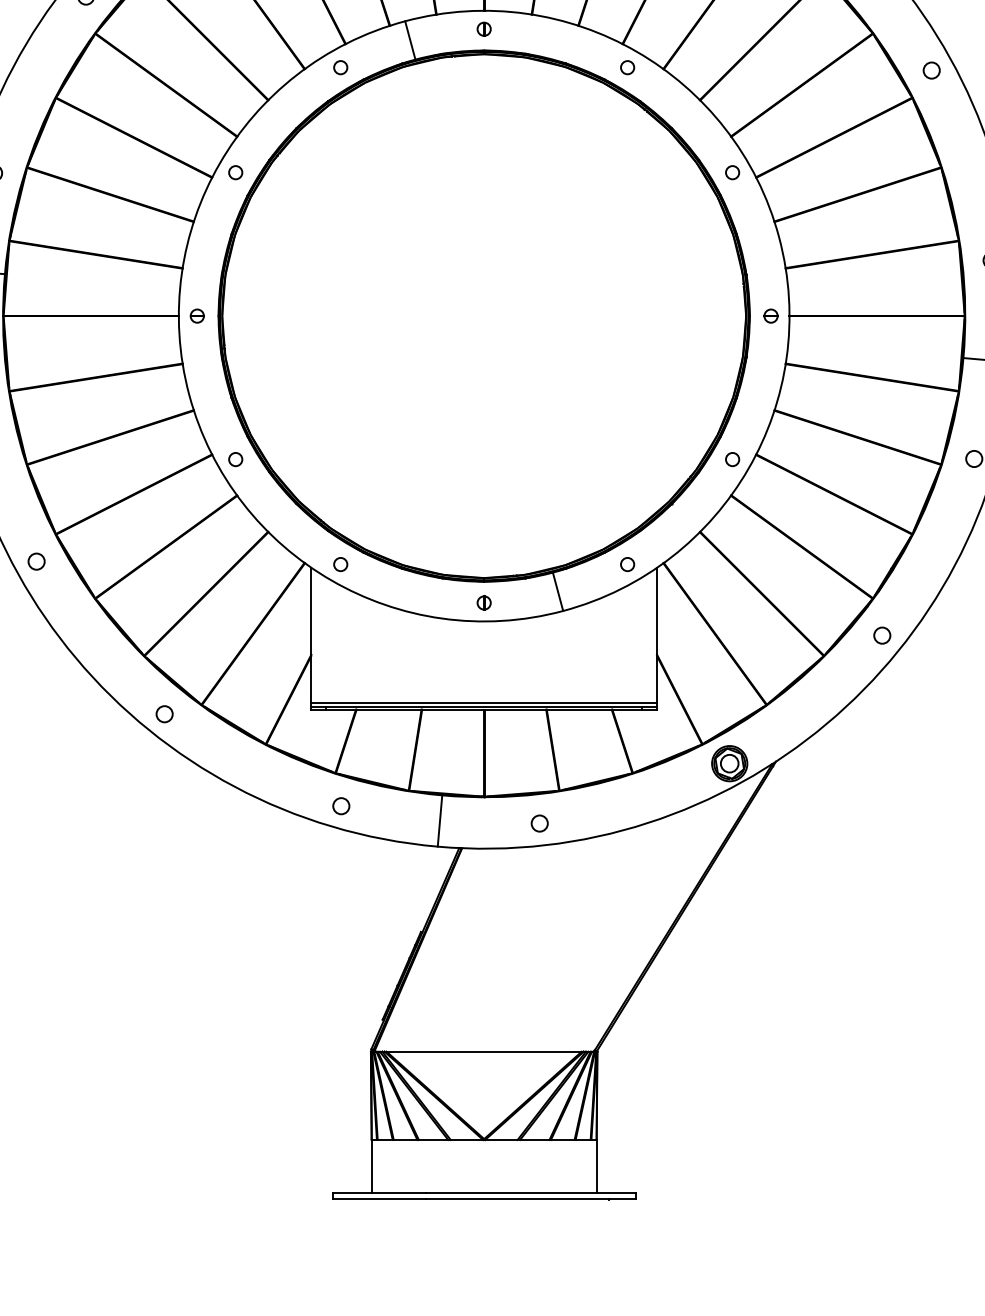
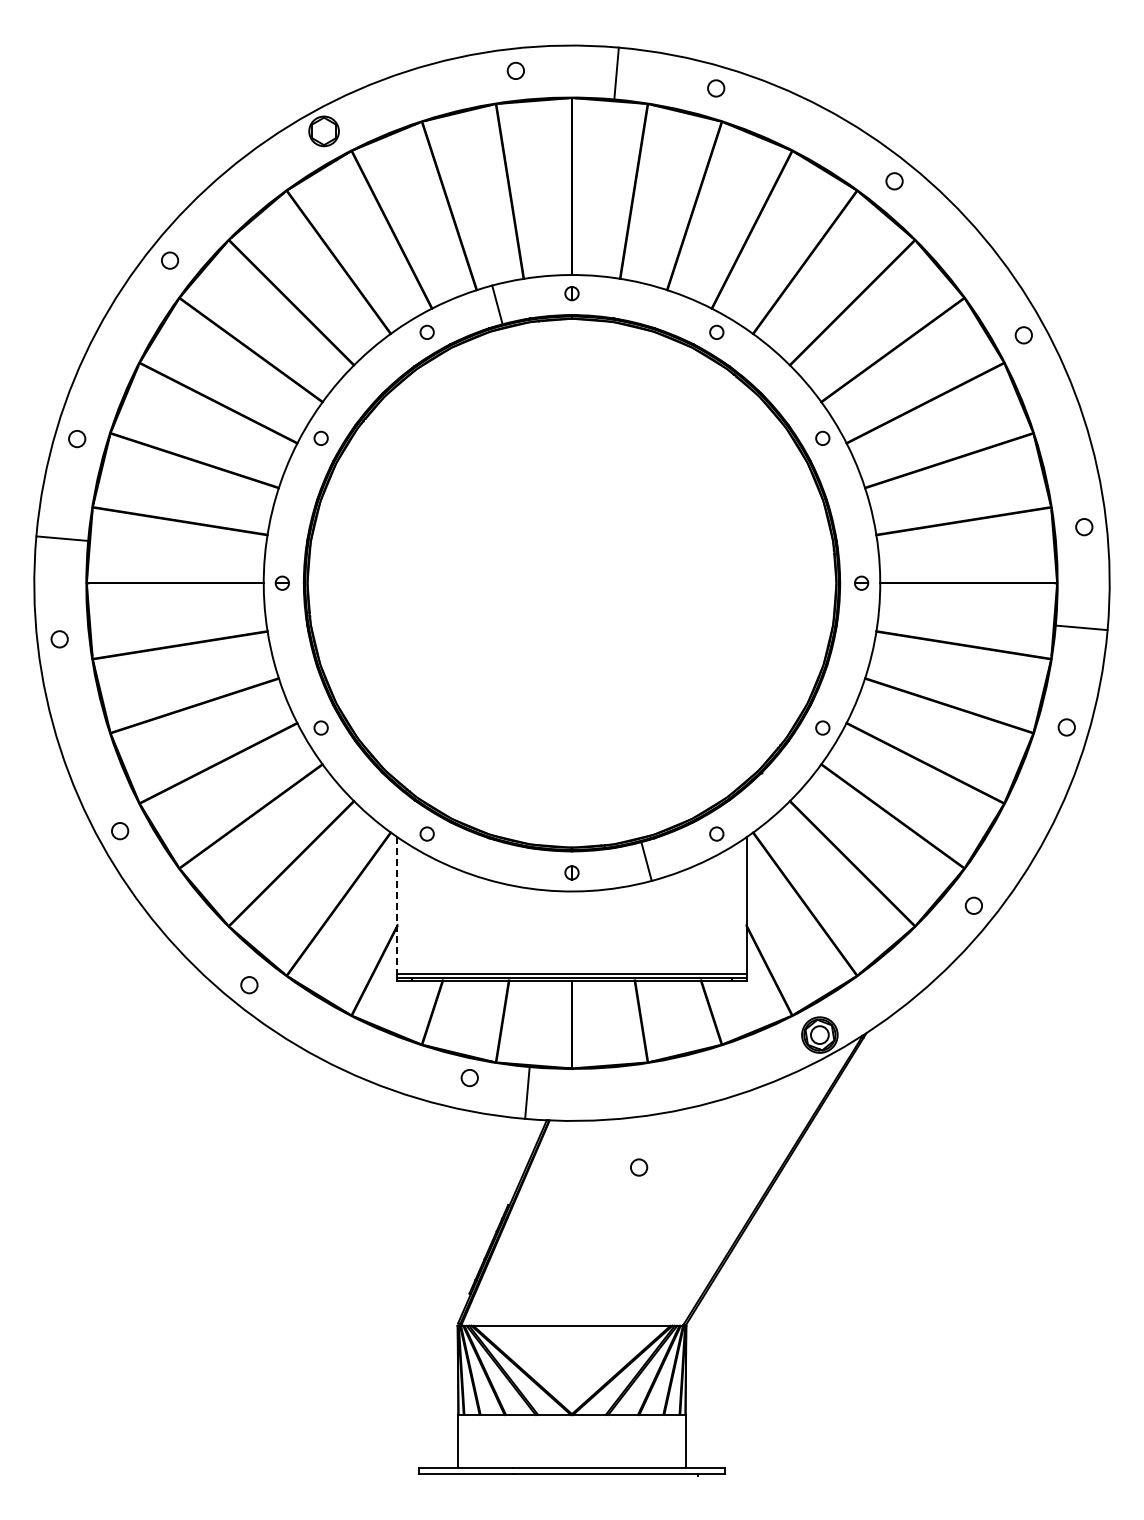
line: (311, 636) -> (397, 906), solid -> dashed
circle: (341, 806) -> (469, 1078), moved
circle: (540, 823) -> (639, 1167), moved

